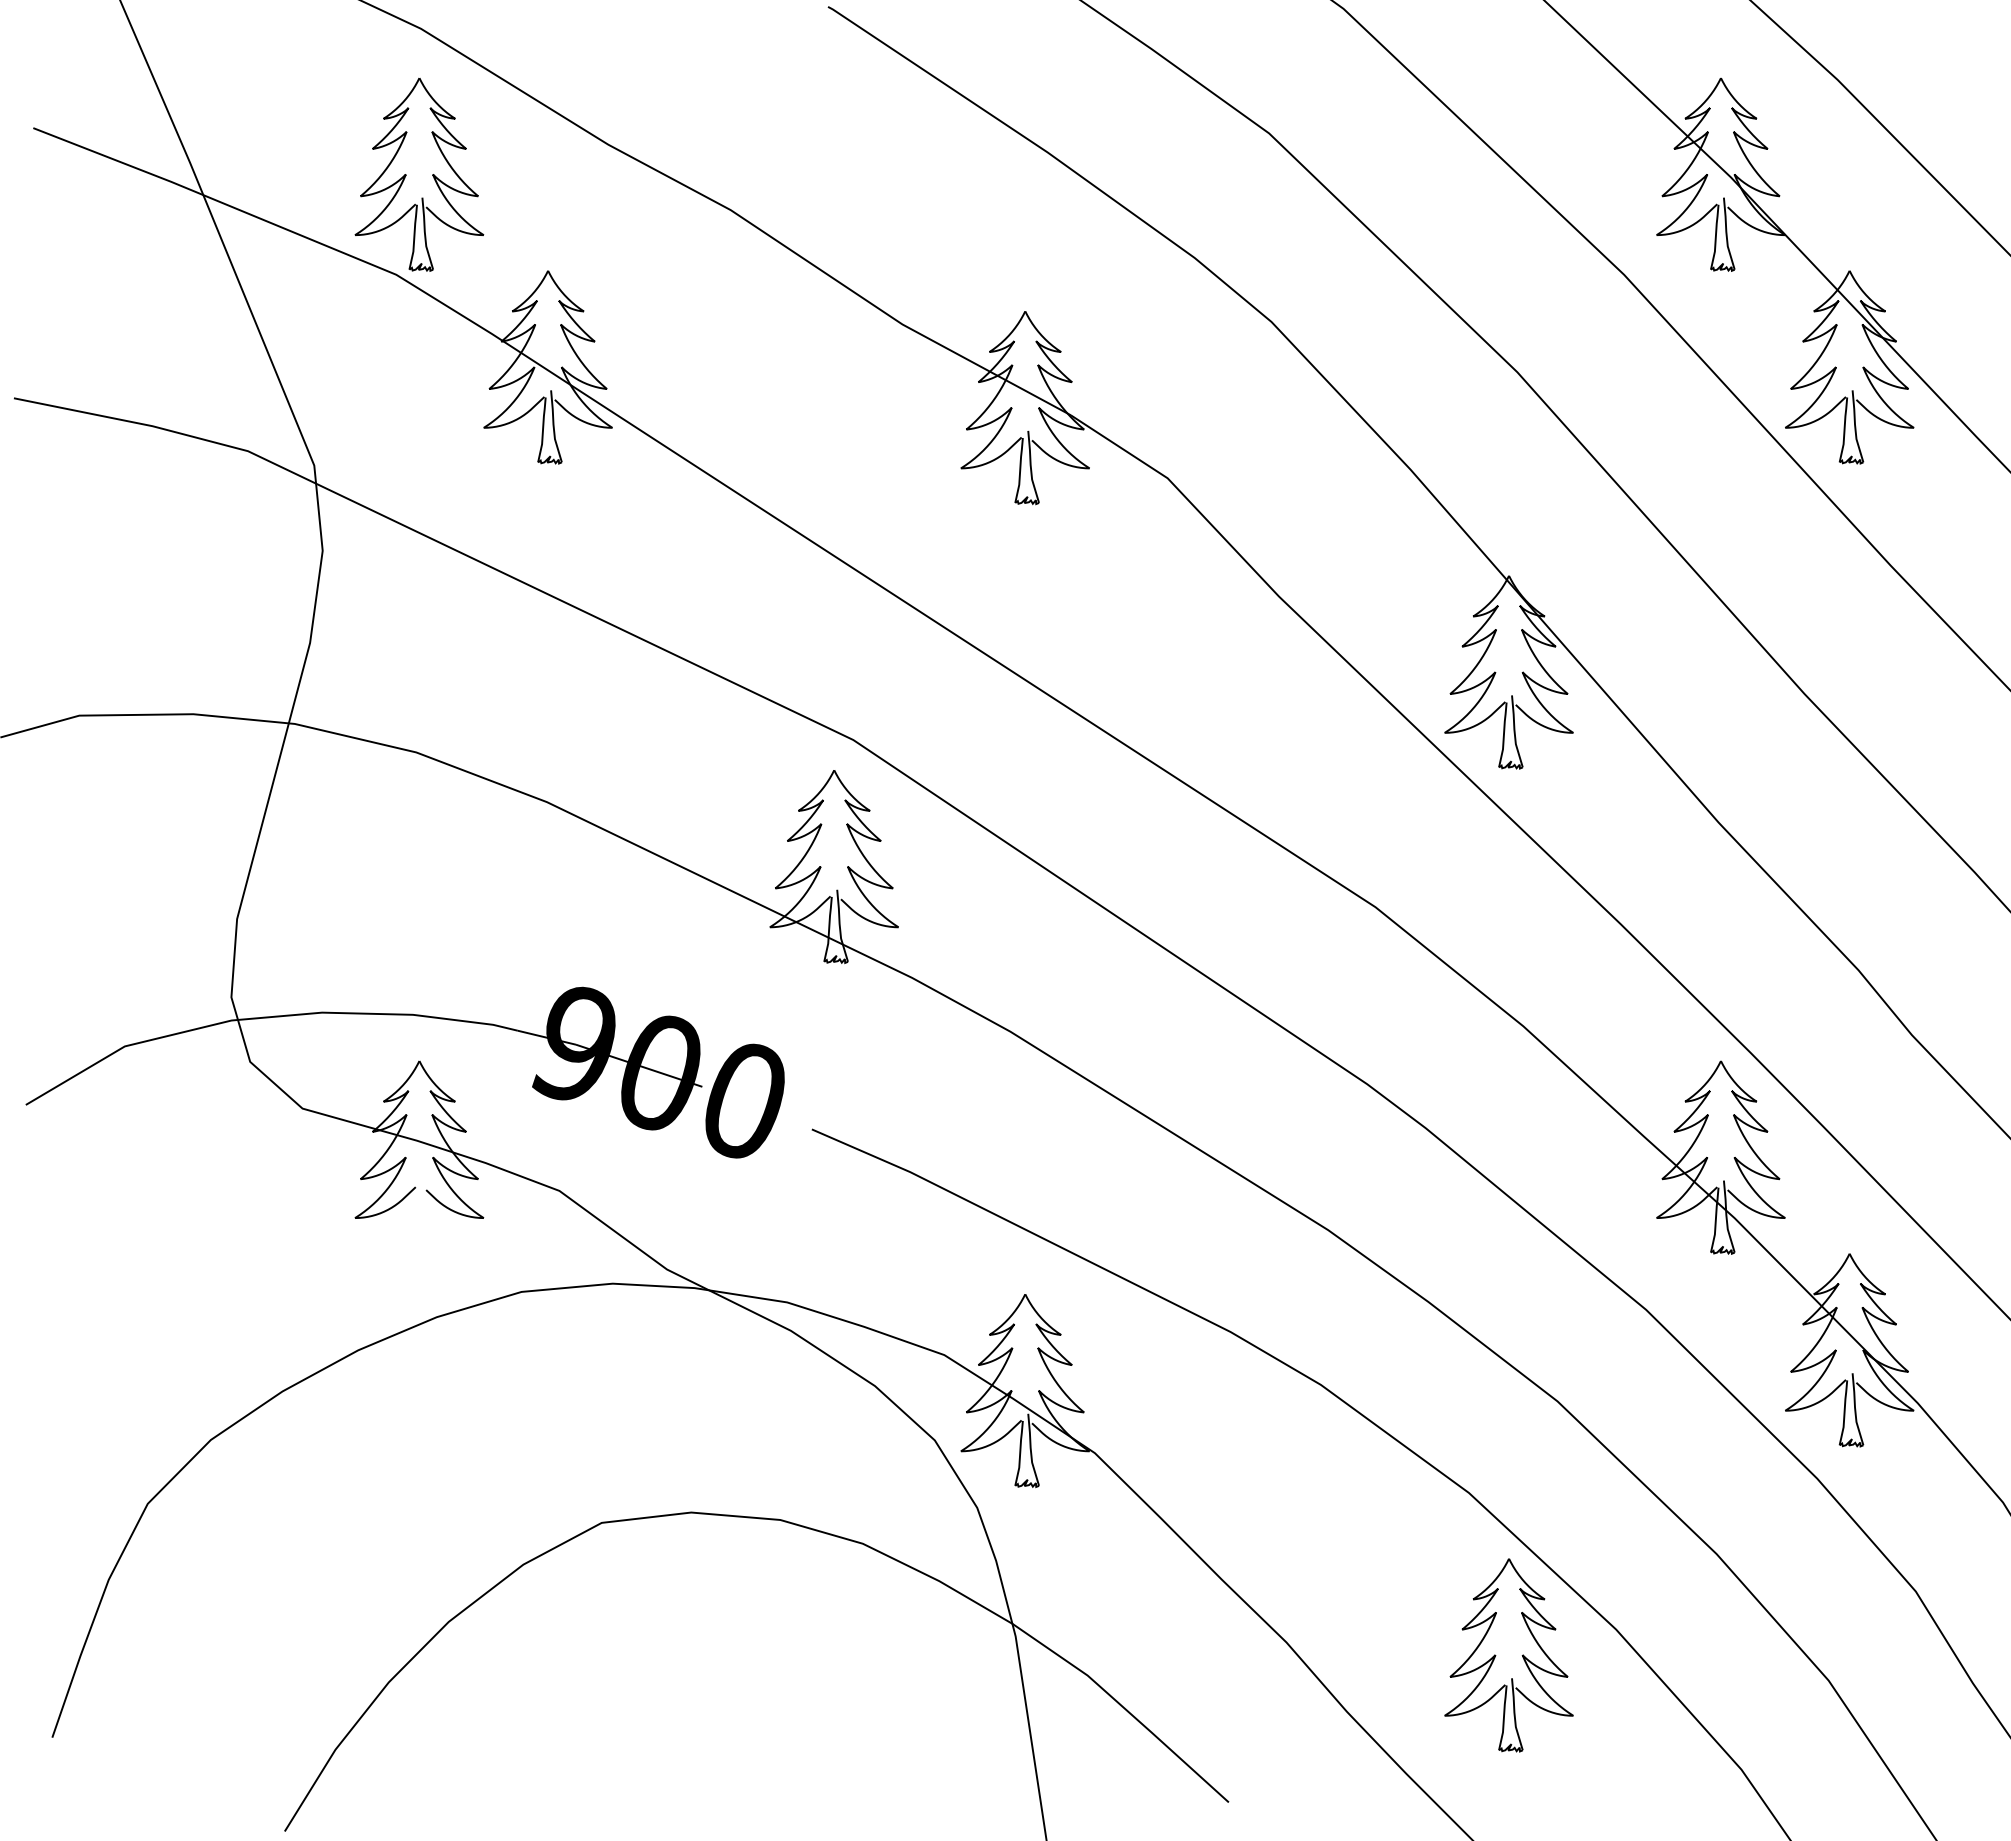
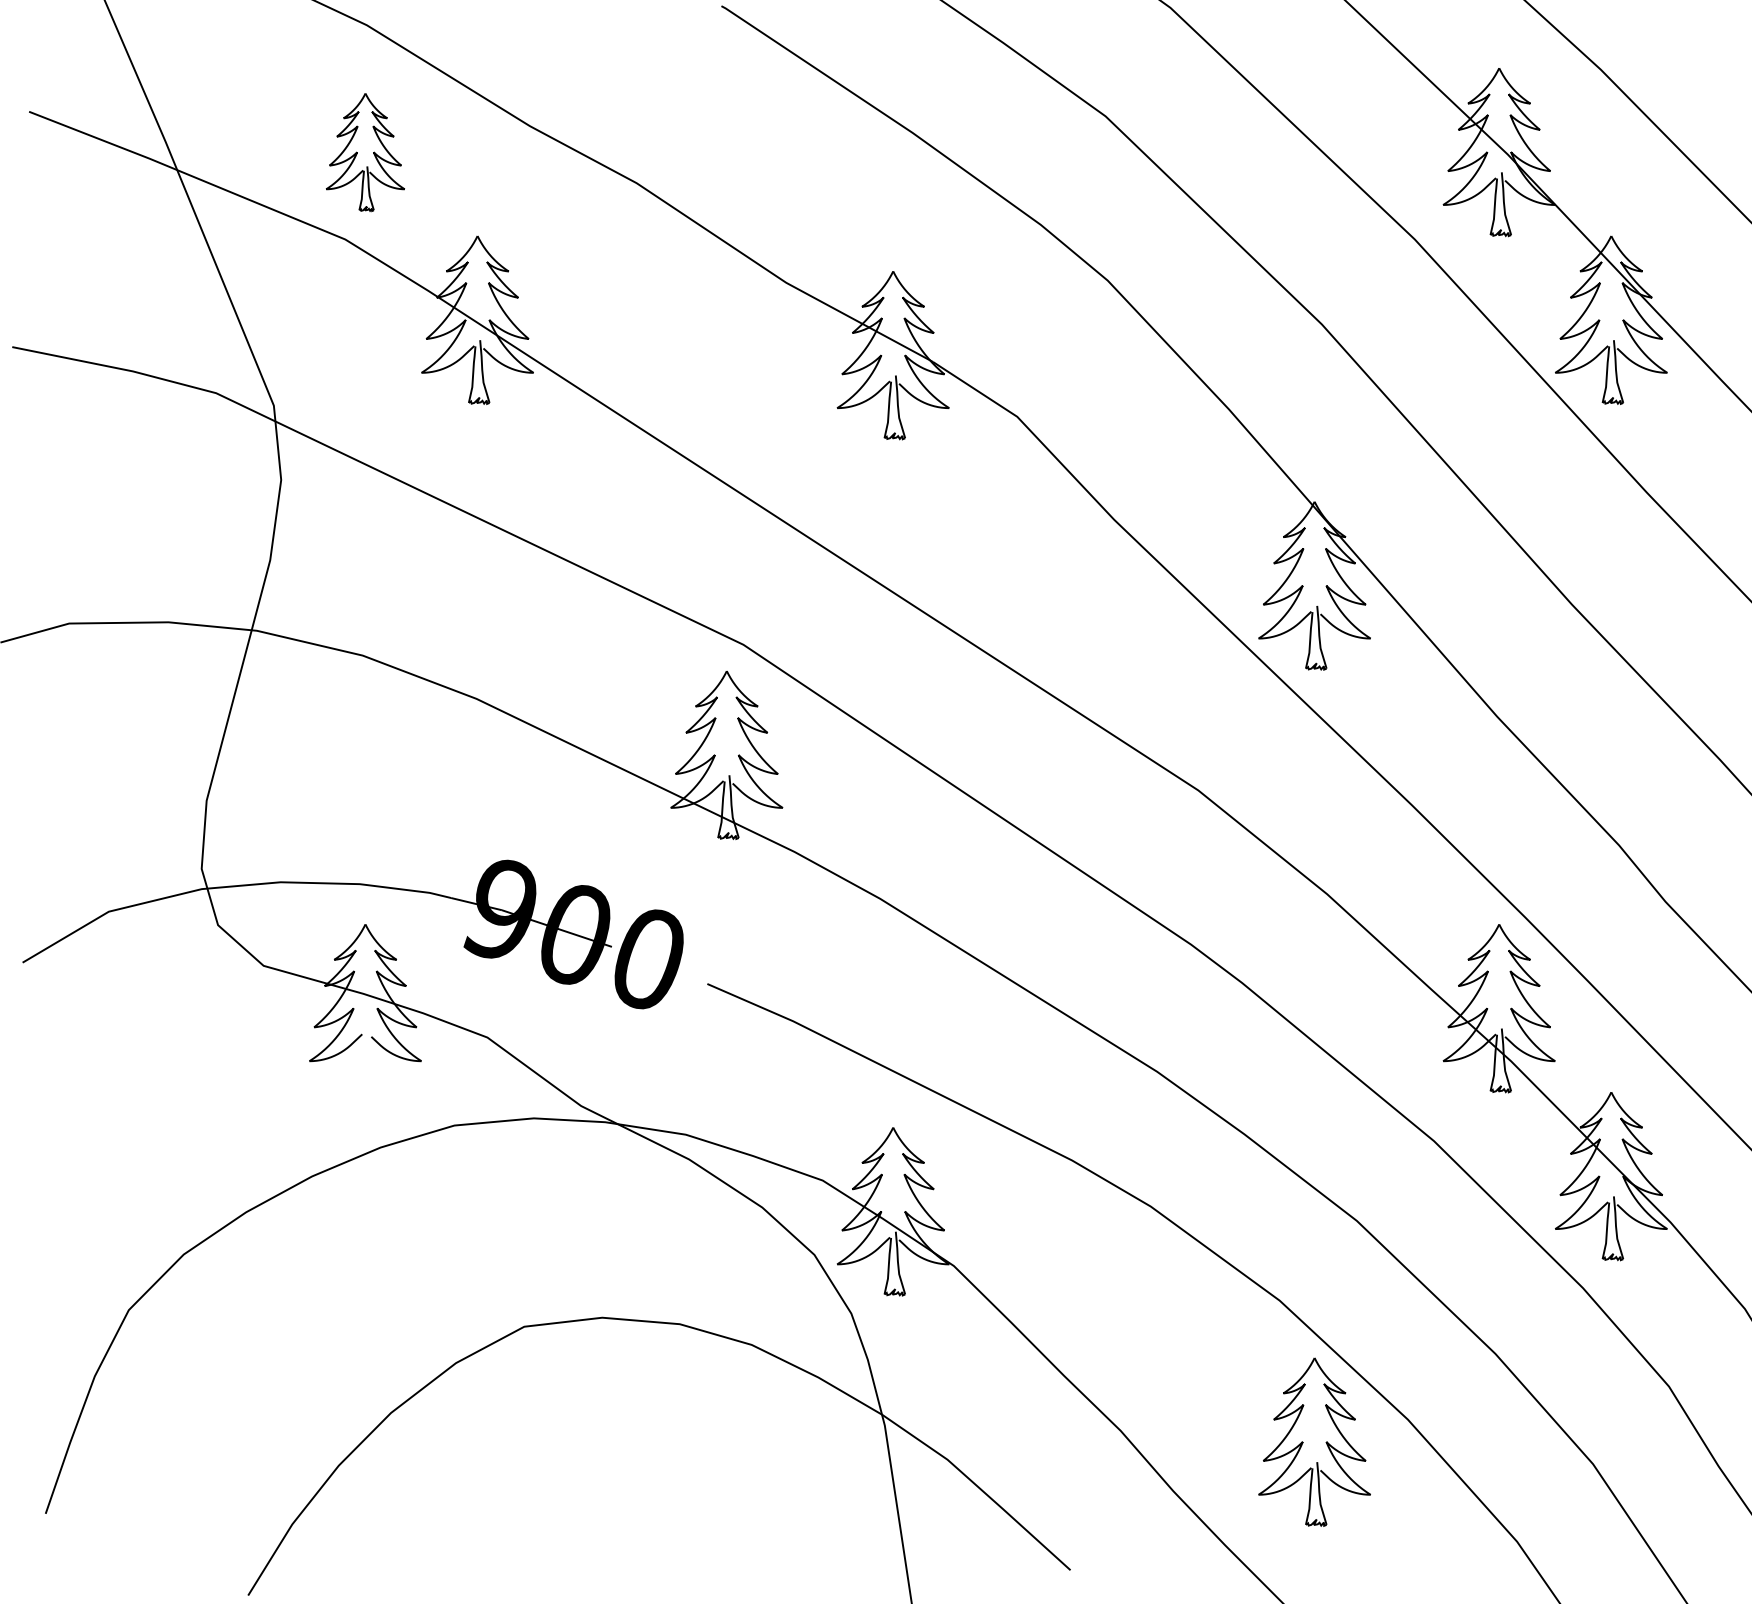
part: (419, 174) -> (365, 152), size x0.7

